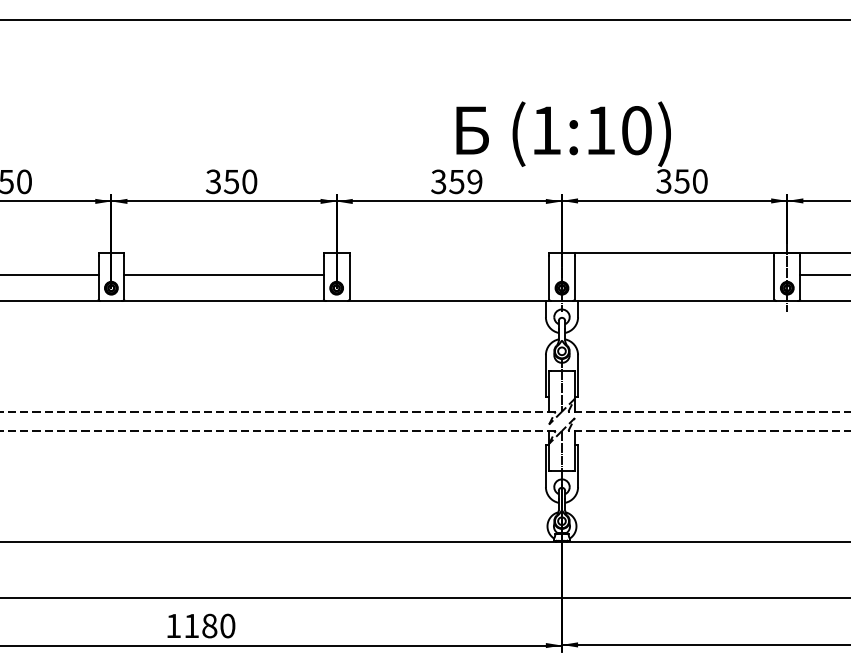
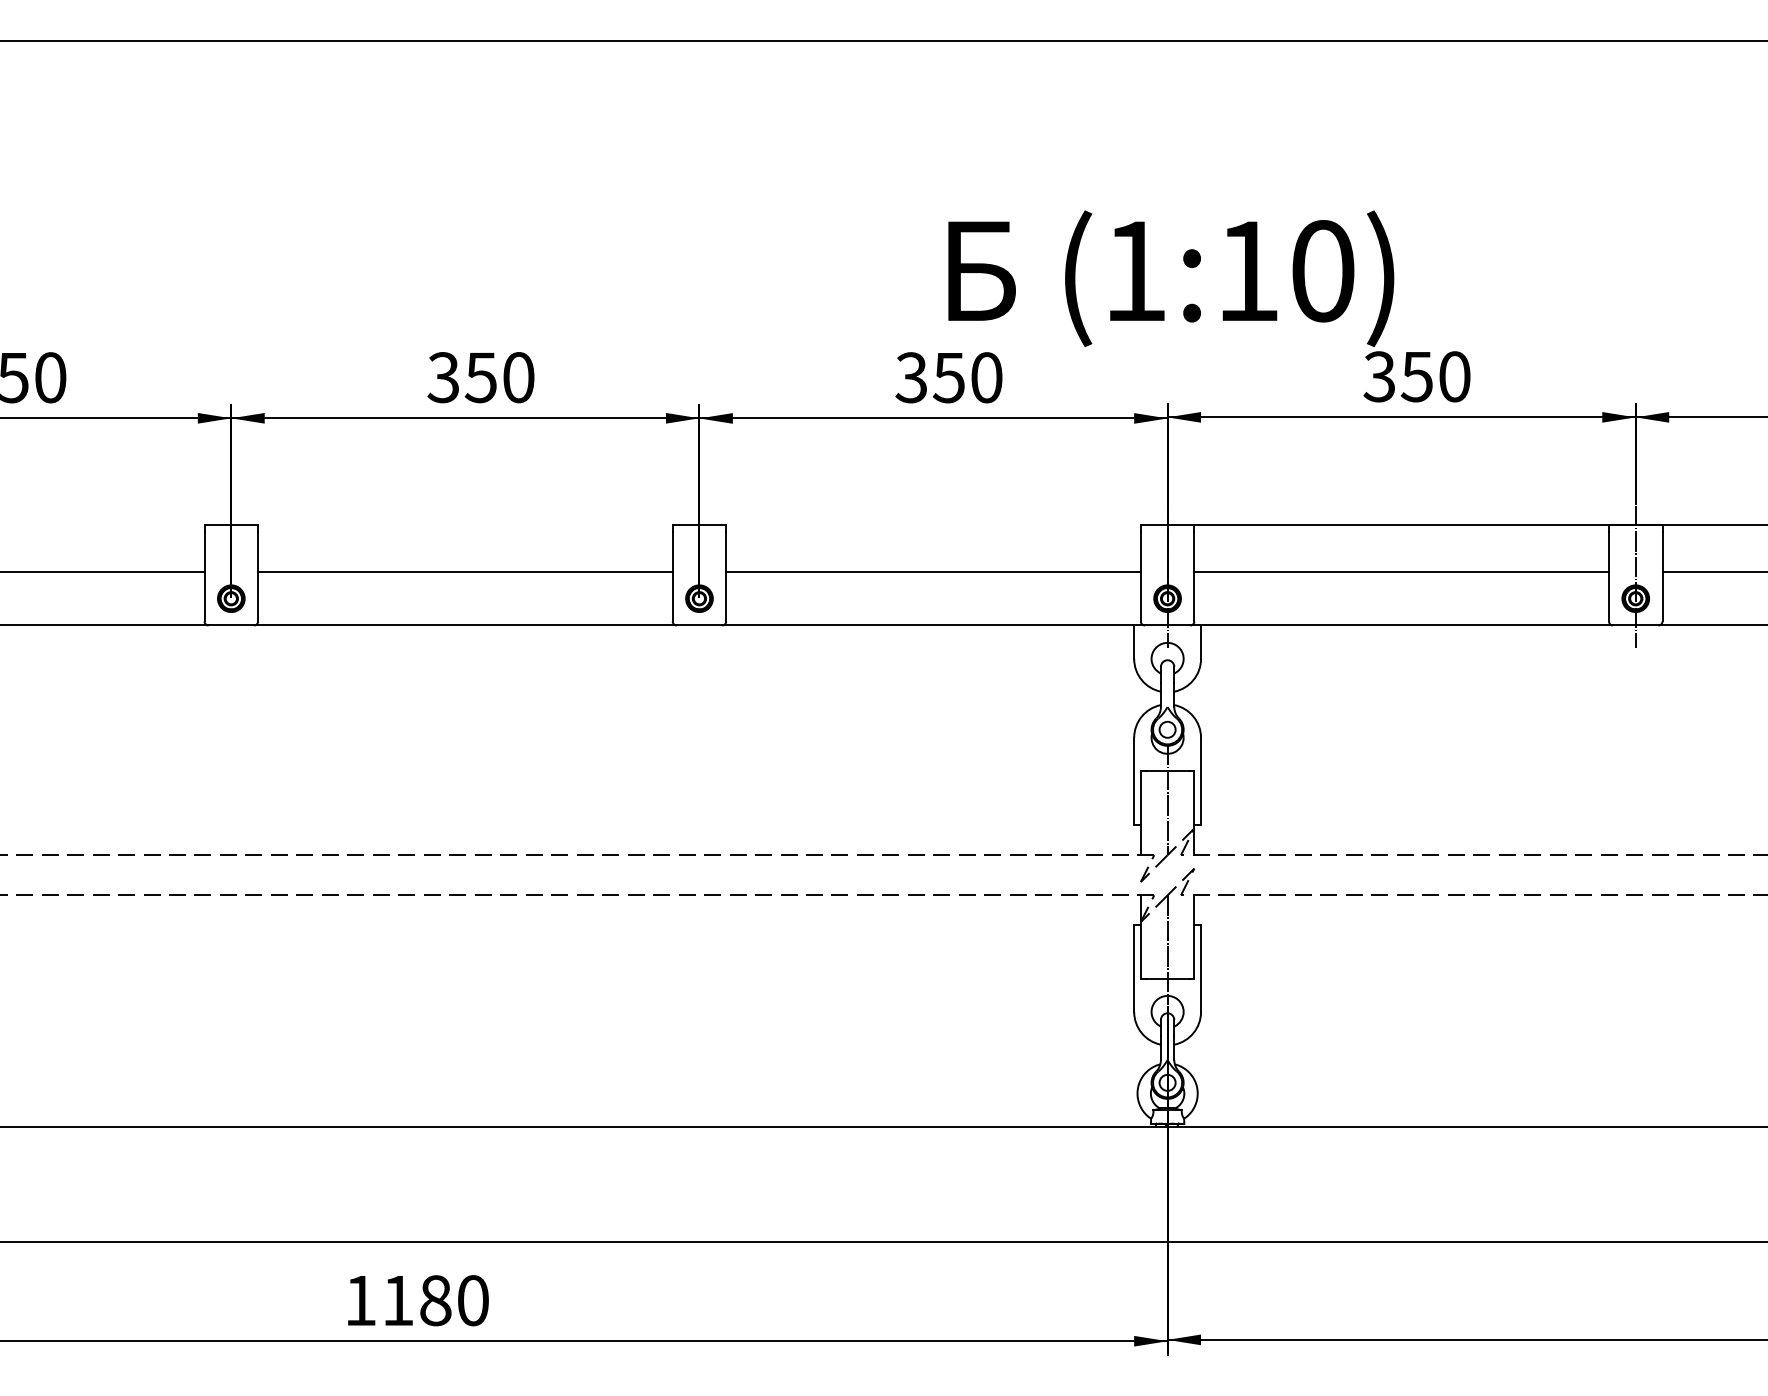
text: (474, 181) -> (985, 376), 359 -> 350
line: (449, 275) -> (933, 572), added
line: (674, 275) -> (1401, 572), added

